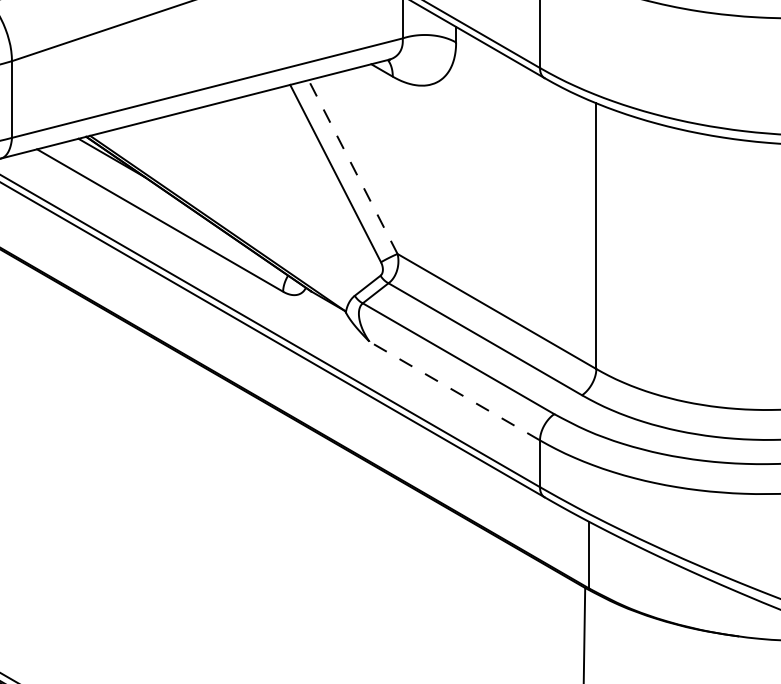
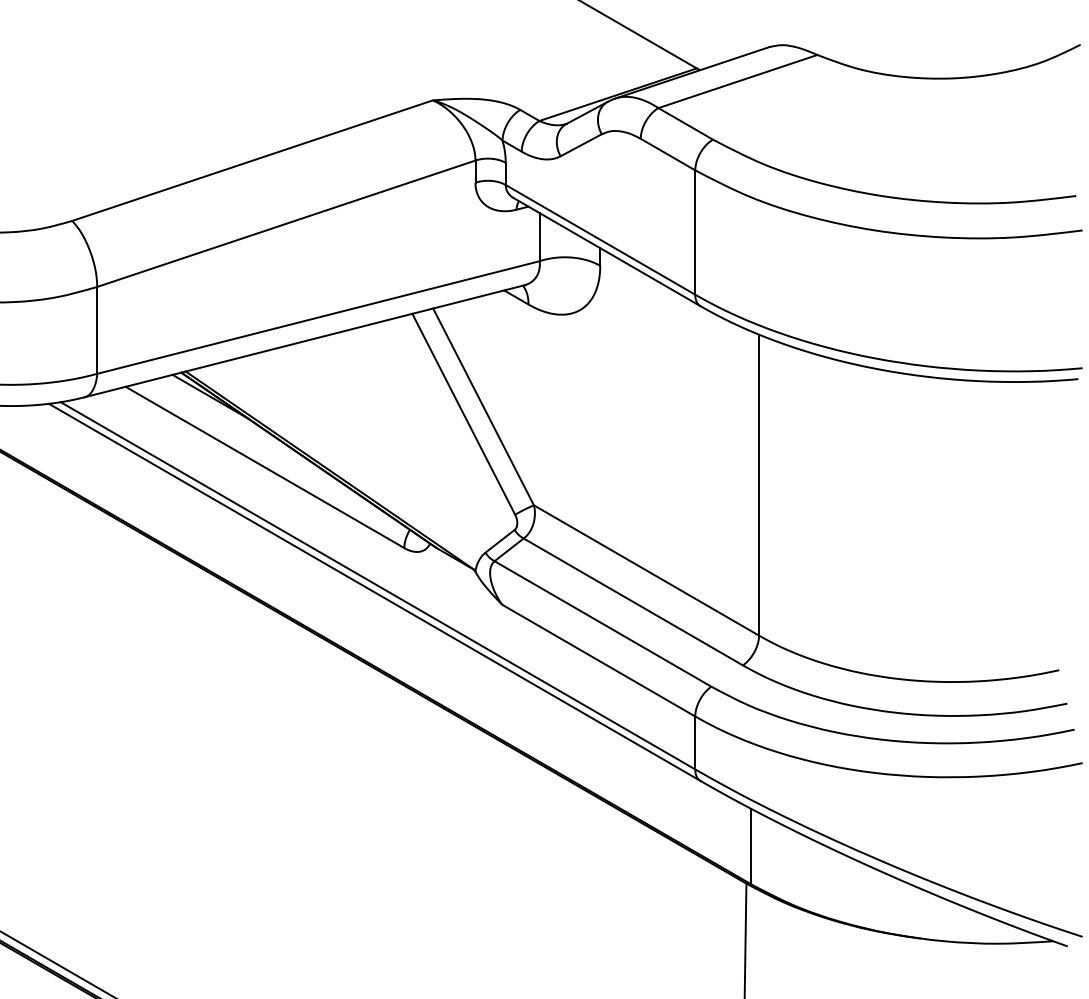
line: (353, 166) -> (483, 406), dashed -> solid
line: (454, 390) -> (598, 660), dashed -> solid

